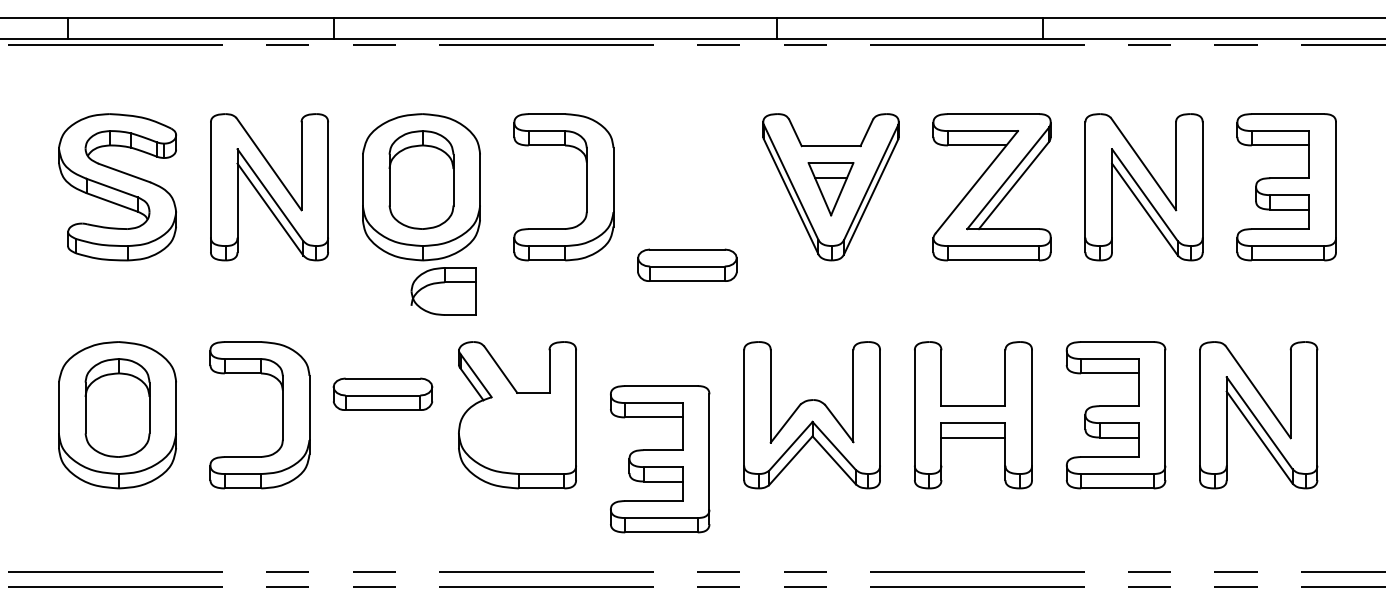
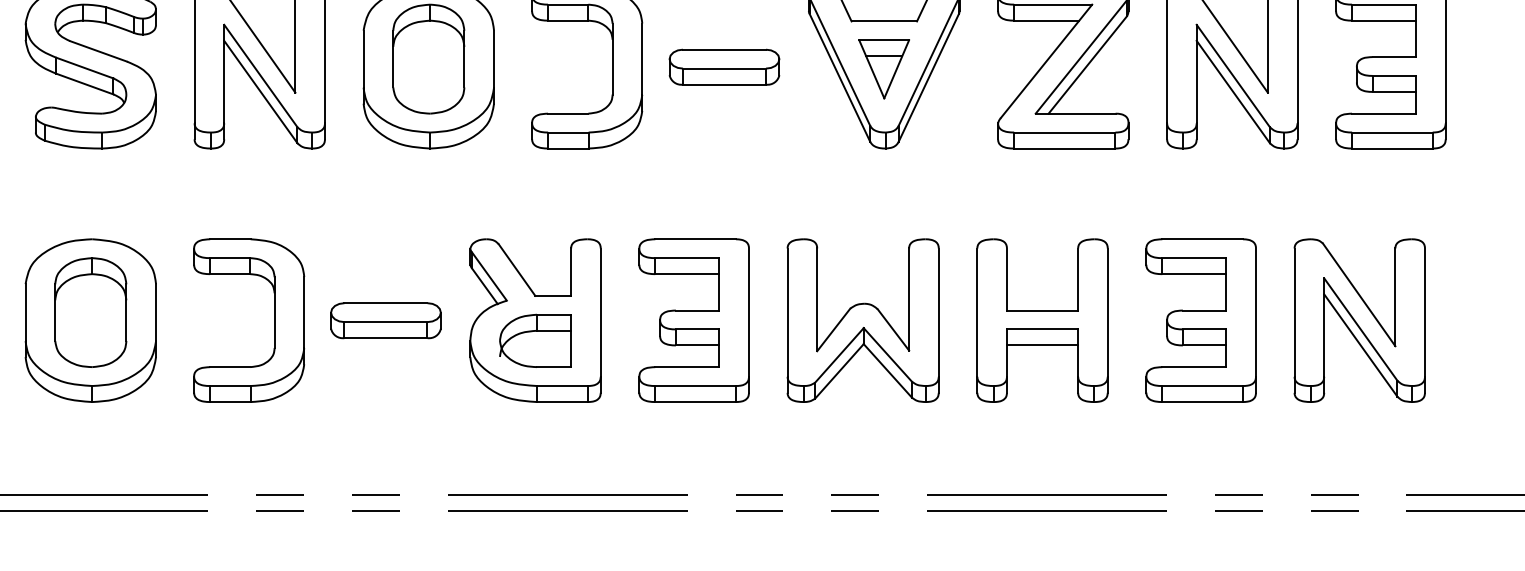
part: (687, 264) -> (724, 66), moved
part: (443, 291) -> (535, 340), moved
part: (382, 393) -> (385, 319), moved
part: (660, 459) -> (694, 320), moved

